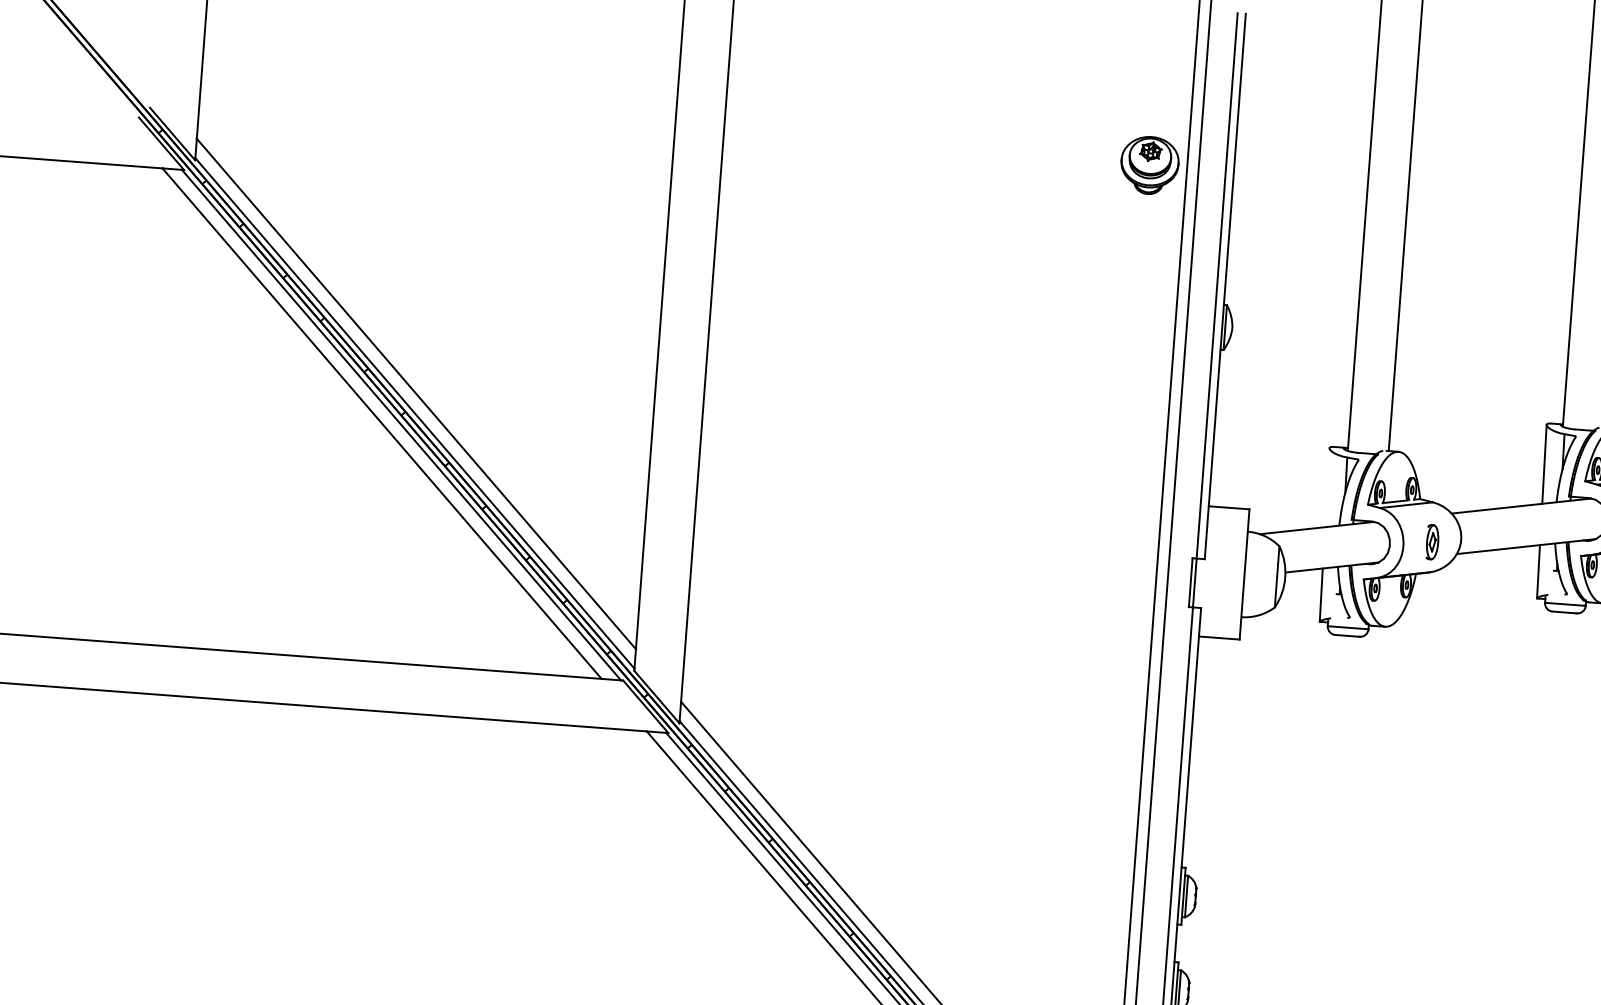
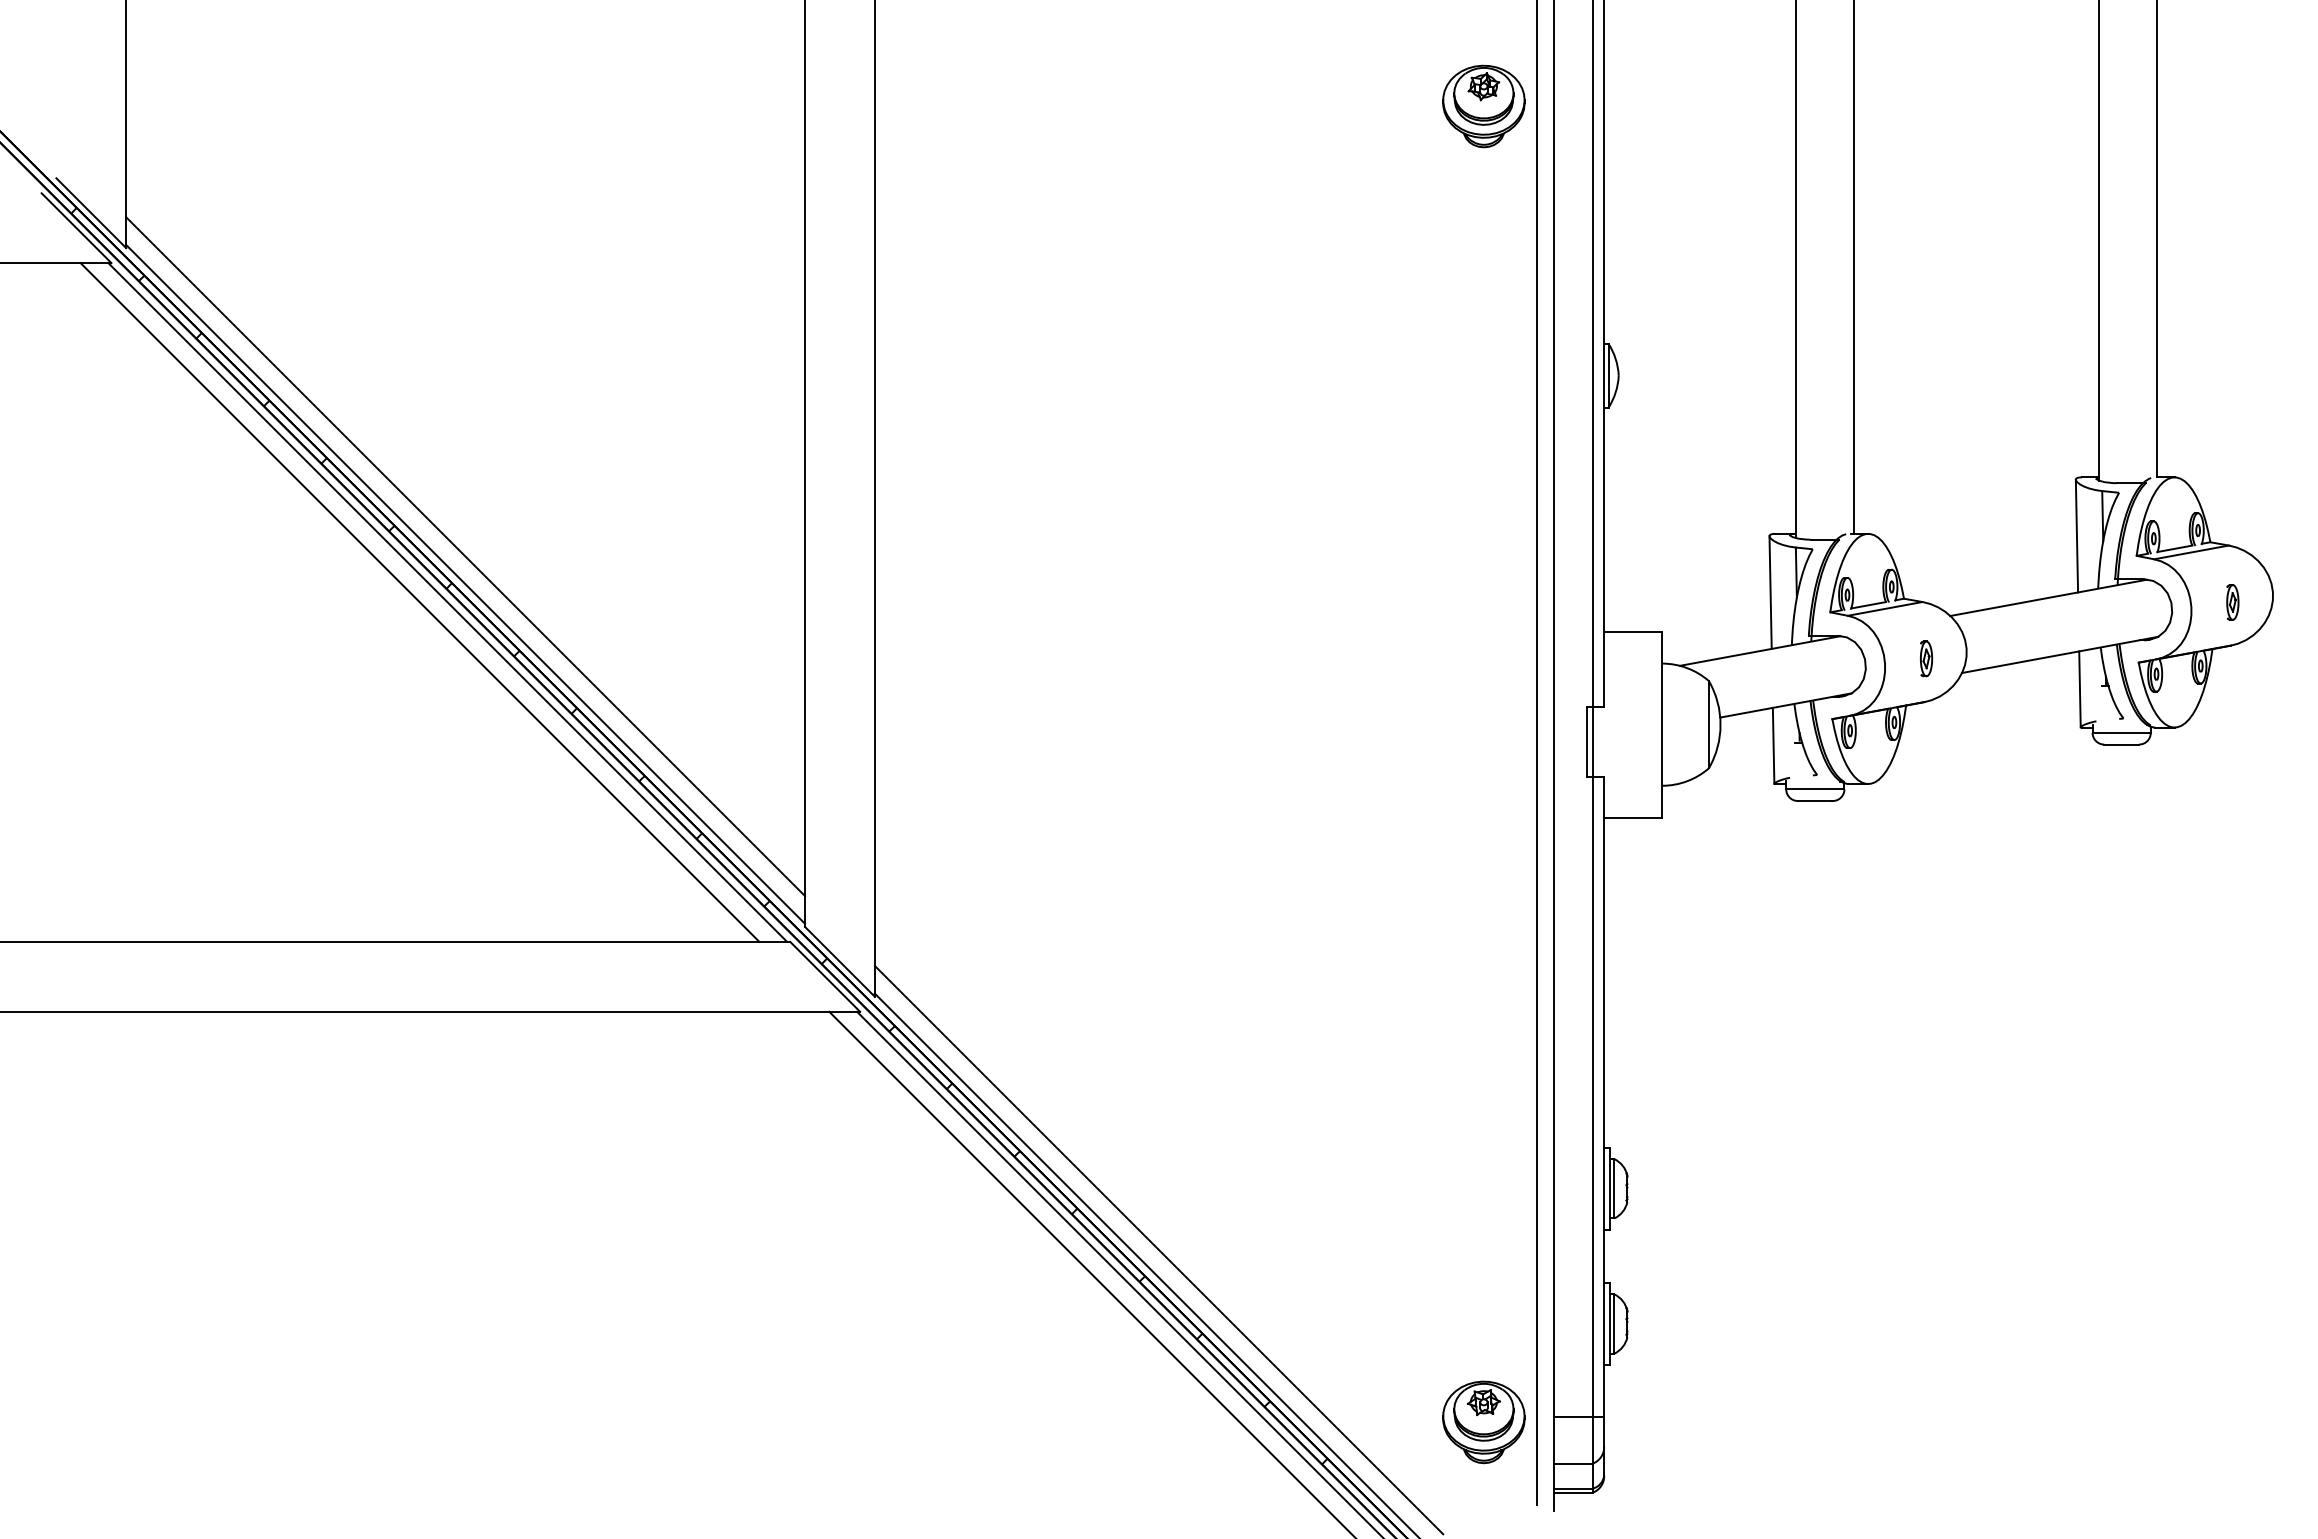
part: (1149, 165) -> (1483, 106), moved
line: (1327, 487) -> (1770, 592), added
part: (1432, 542) -> (1926, 658), size x0.71

